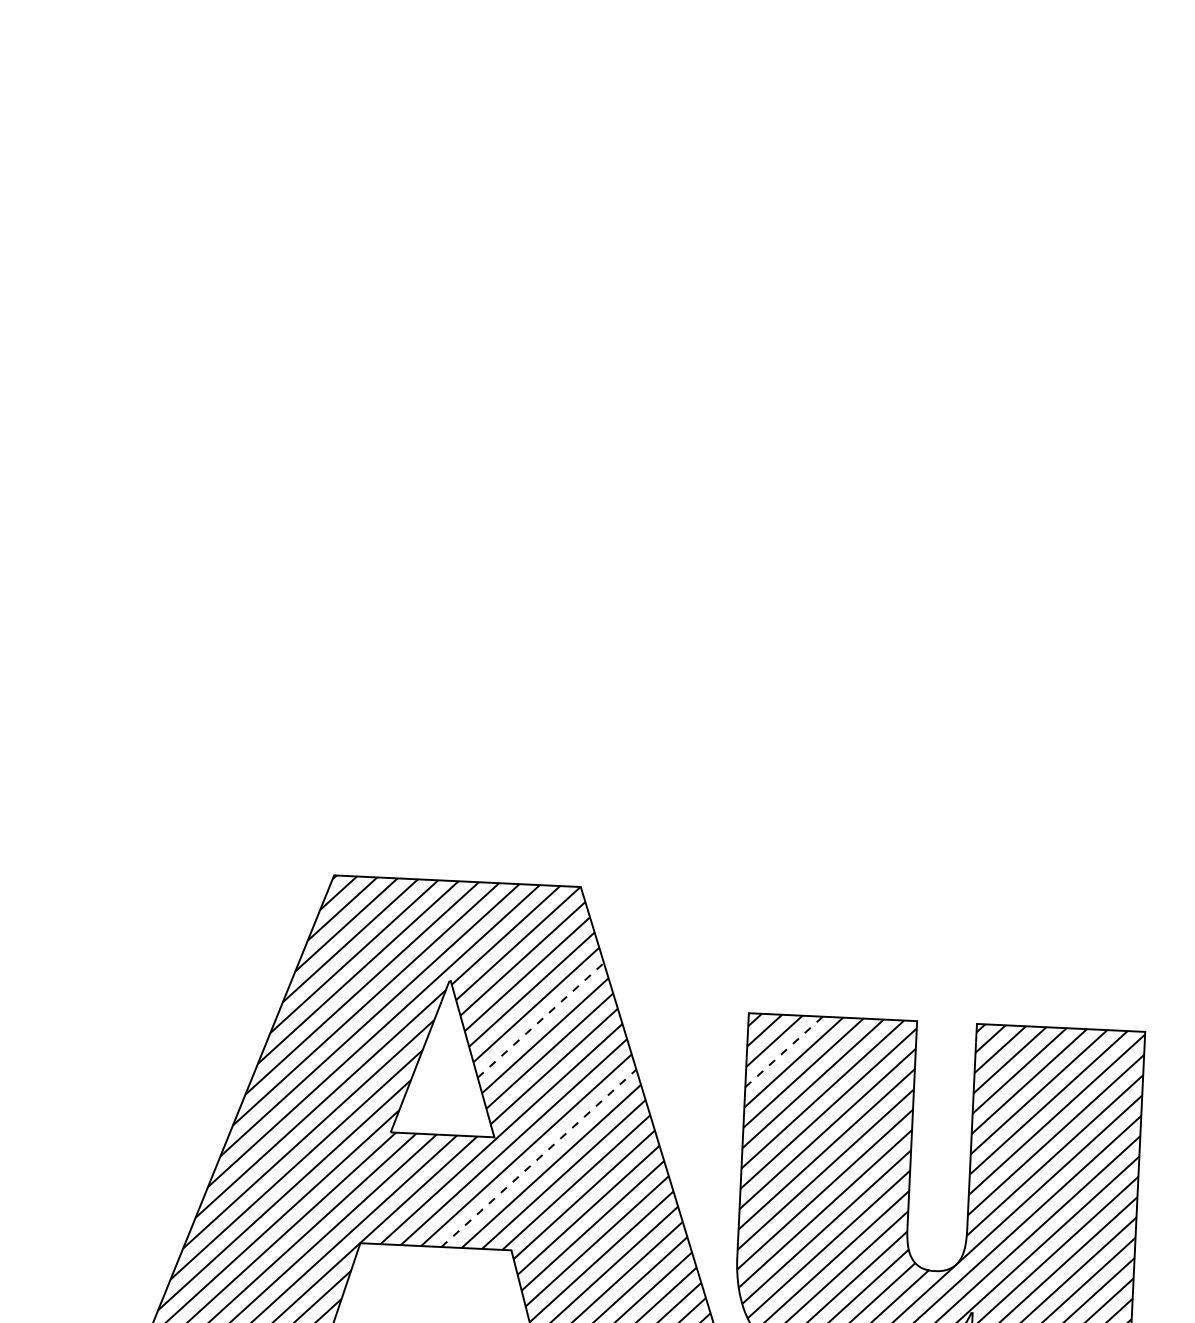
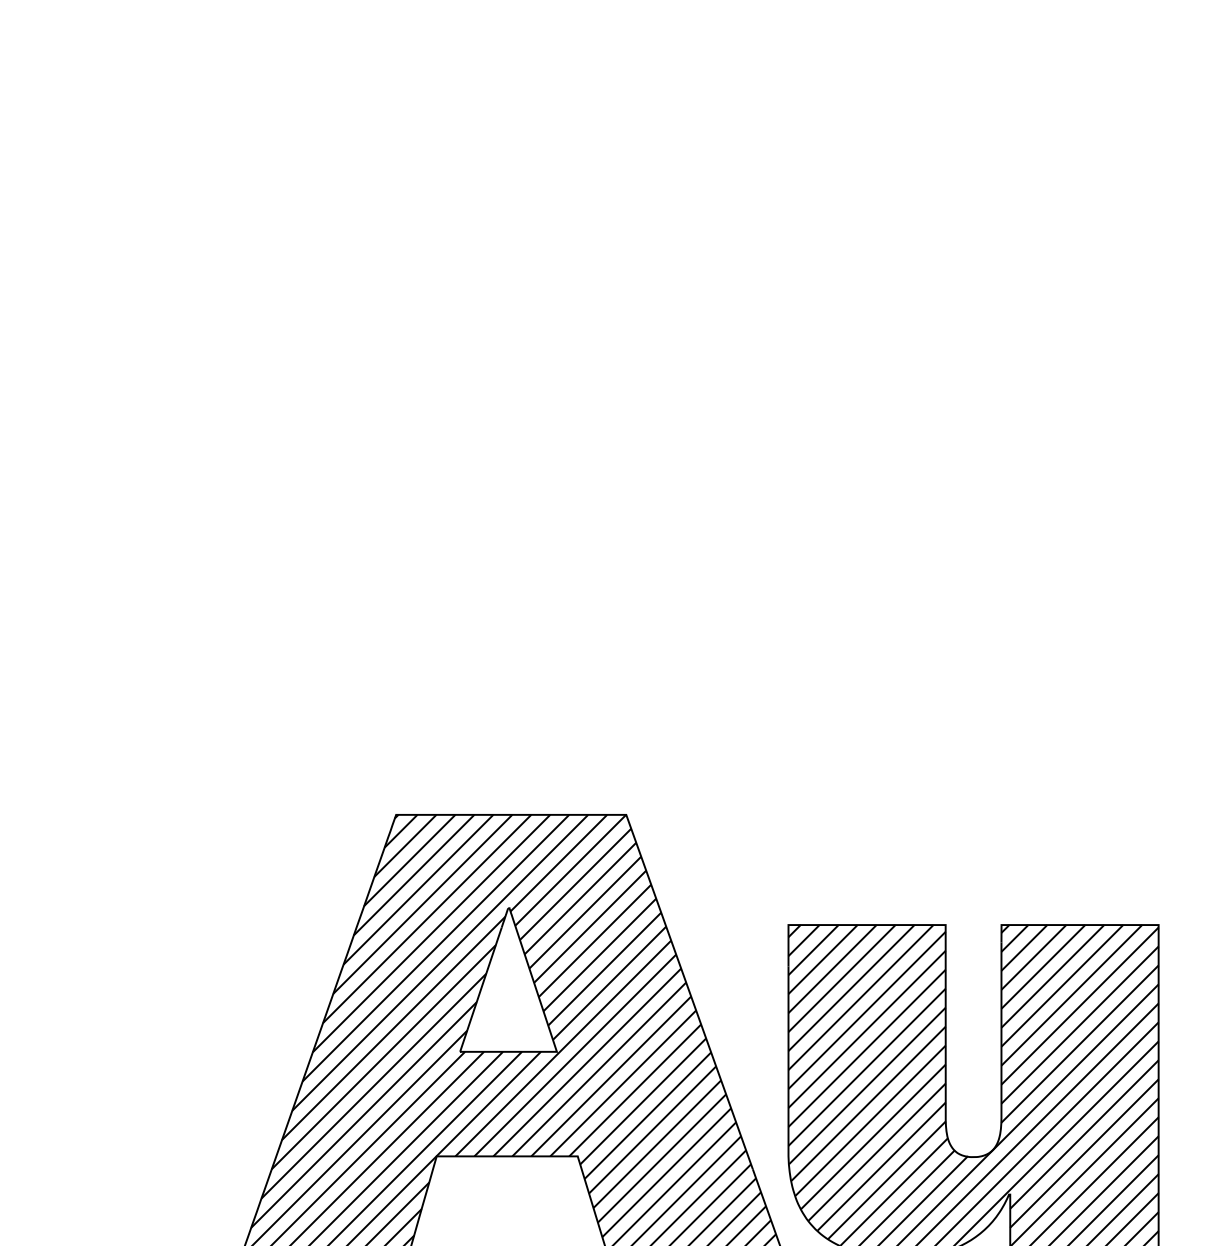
line: (541, 1020) -> (595, 940), dashed -> solid
line: (784, 1051) -> (823, 959), dashed -> solid
line: (539, 1158) -> (599, 1069), dashed -> solid

